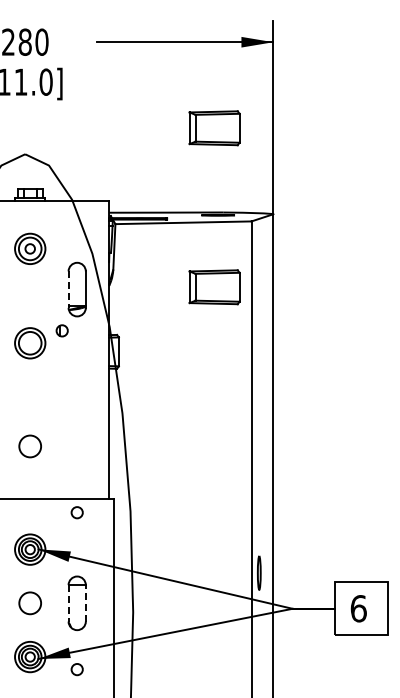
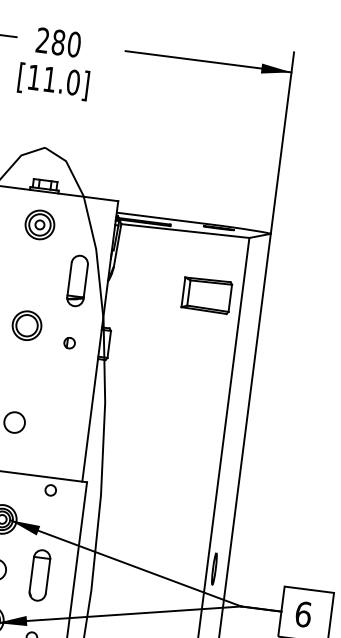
part: (214, 128) -> (225, 146), removed
part: (30, 248) -> (40, 224), moved
line: (68, 290) -> (69, 280), dashed -> solid
part: (61, 330) -> (69, 342), moved
line: (85, 602) -> (47, 575), dashed -> solid
line: (68, 603) -> (31, 574), dashed -> solid

